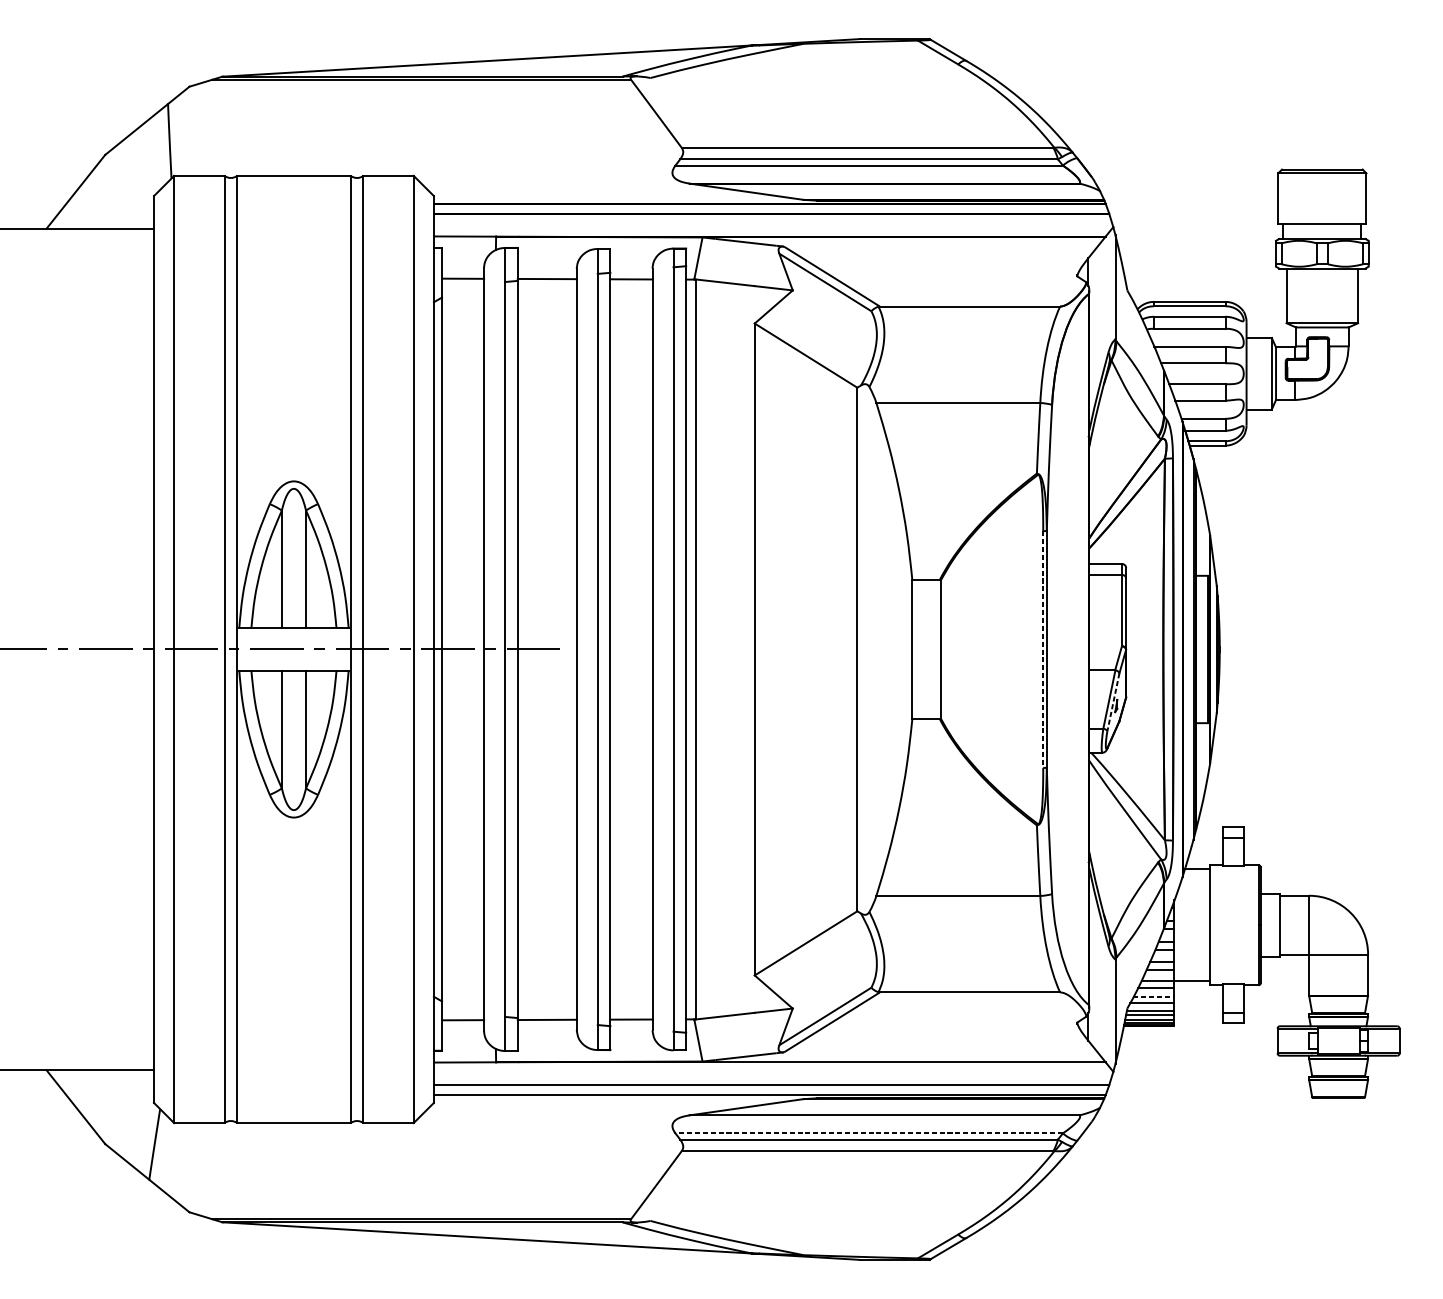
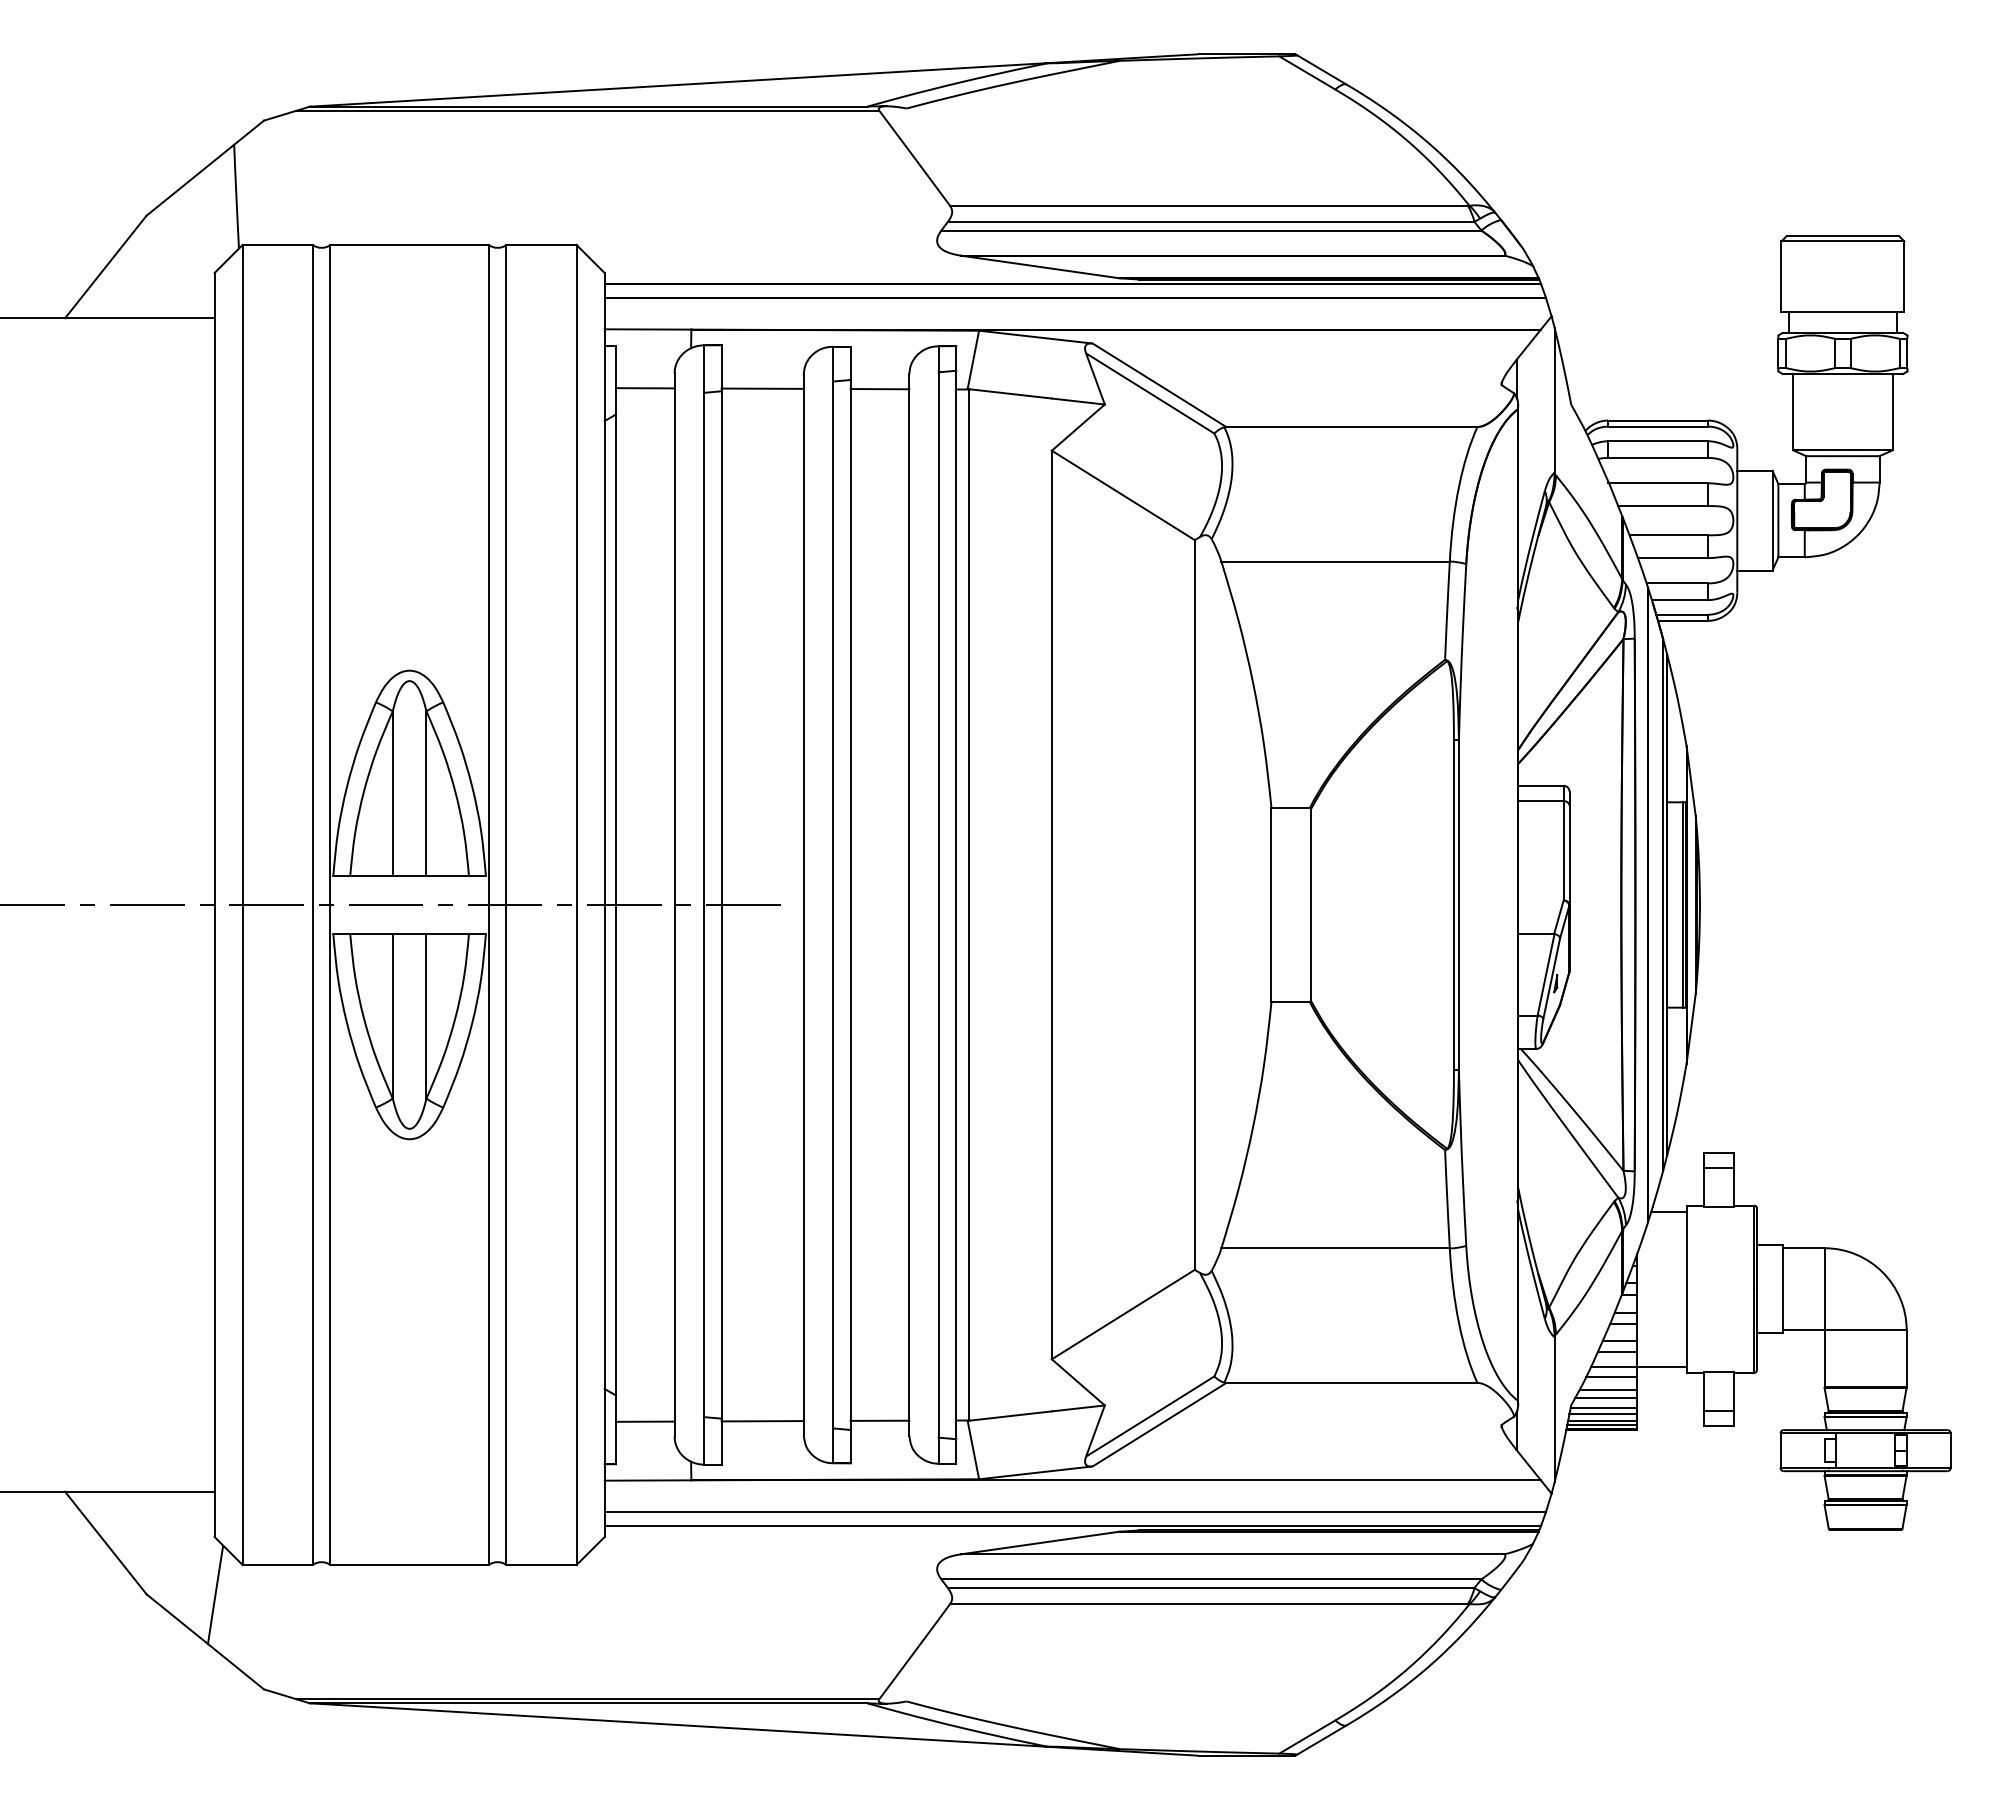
line: (1042, 649) -> (1453, 905), dashed -> solid
line: (1113, 702) -> (1551, 979), dashed -> solid
line: (1154, 997) -> (1608, 1389), dashed -> solid
line: (868, 1133) -> (1210, 1579), dashed -> solid

